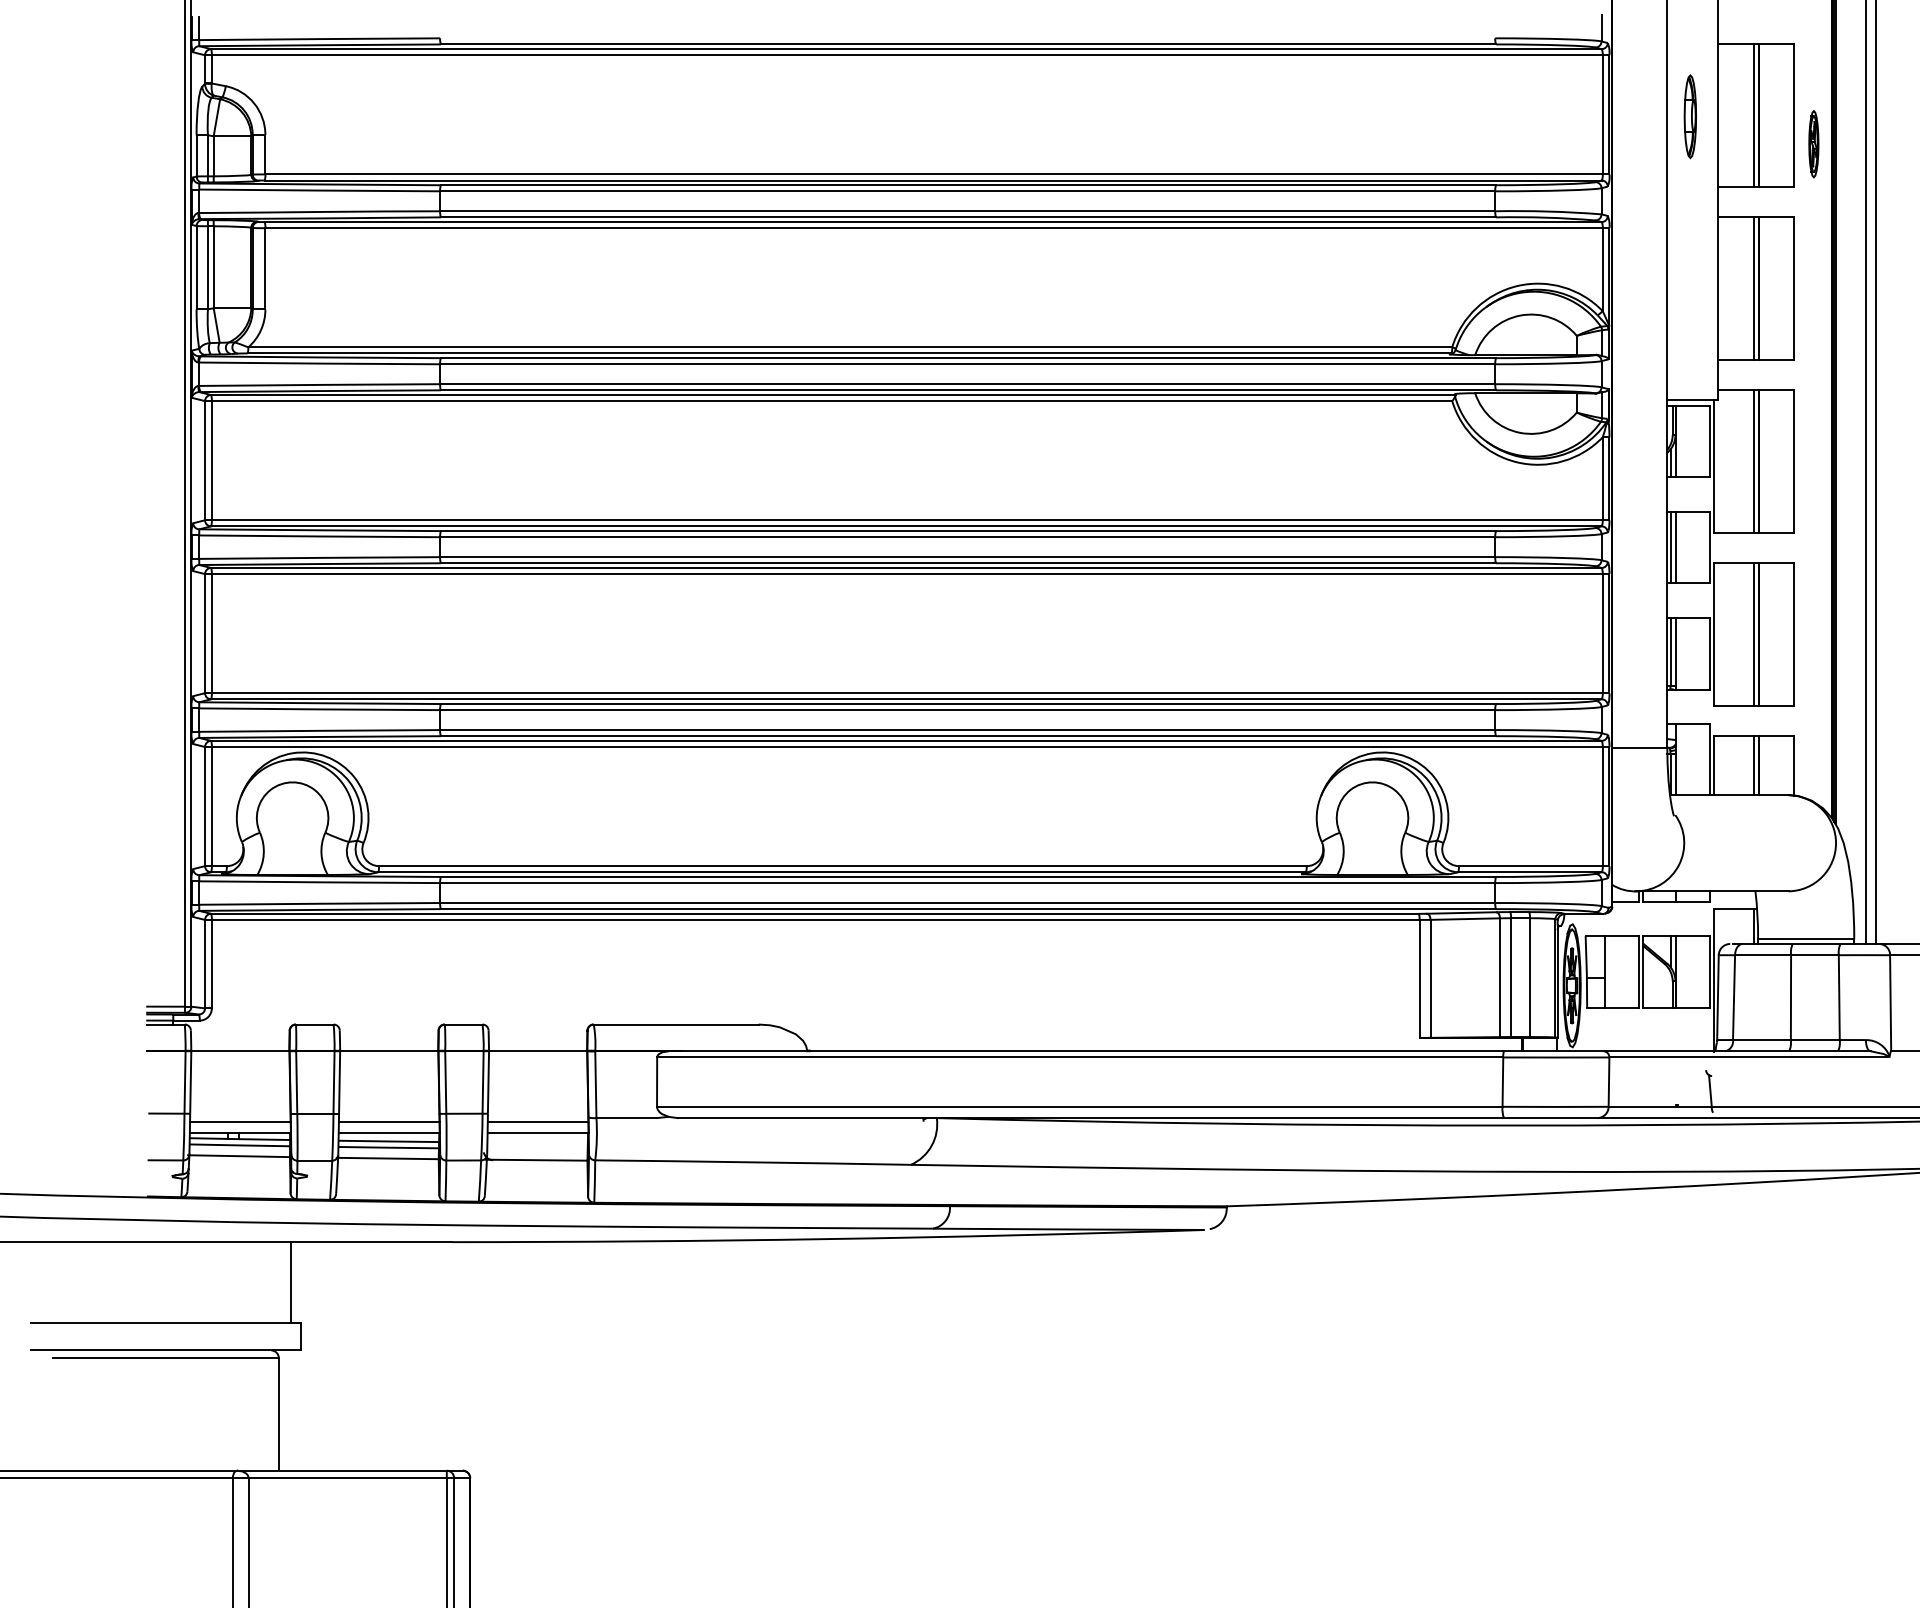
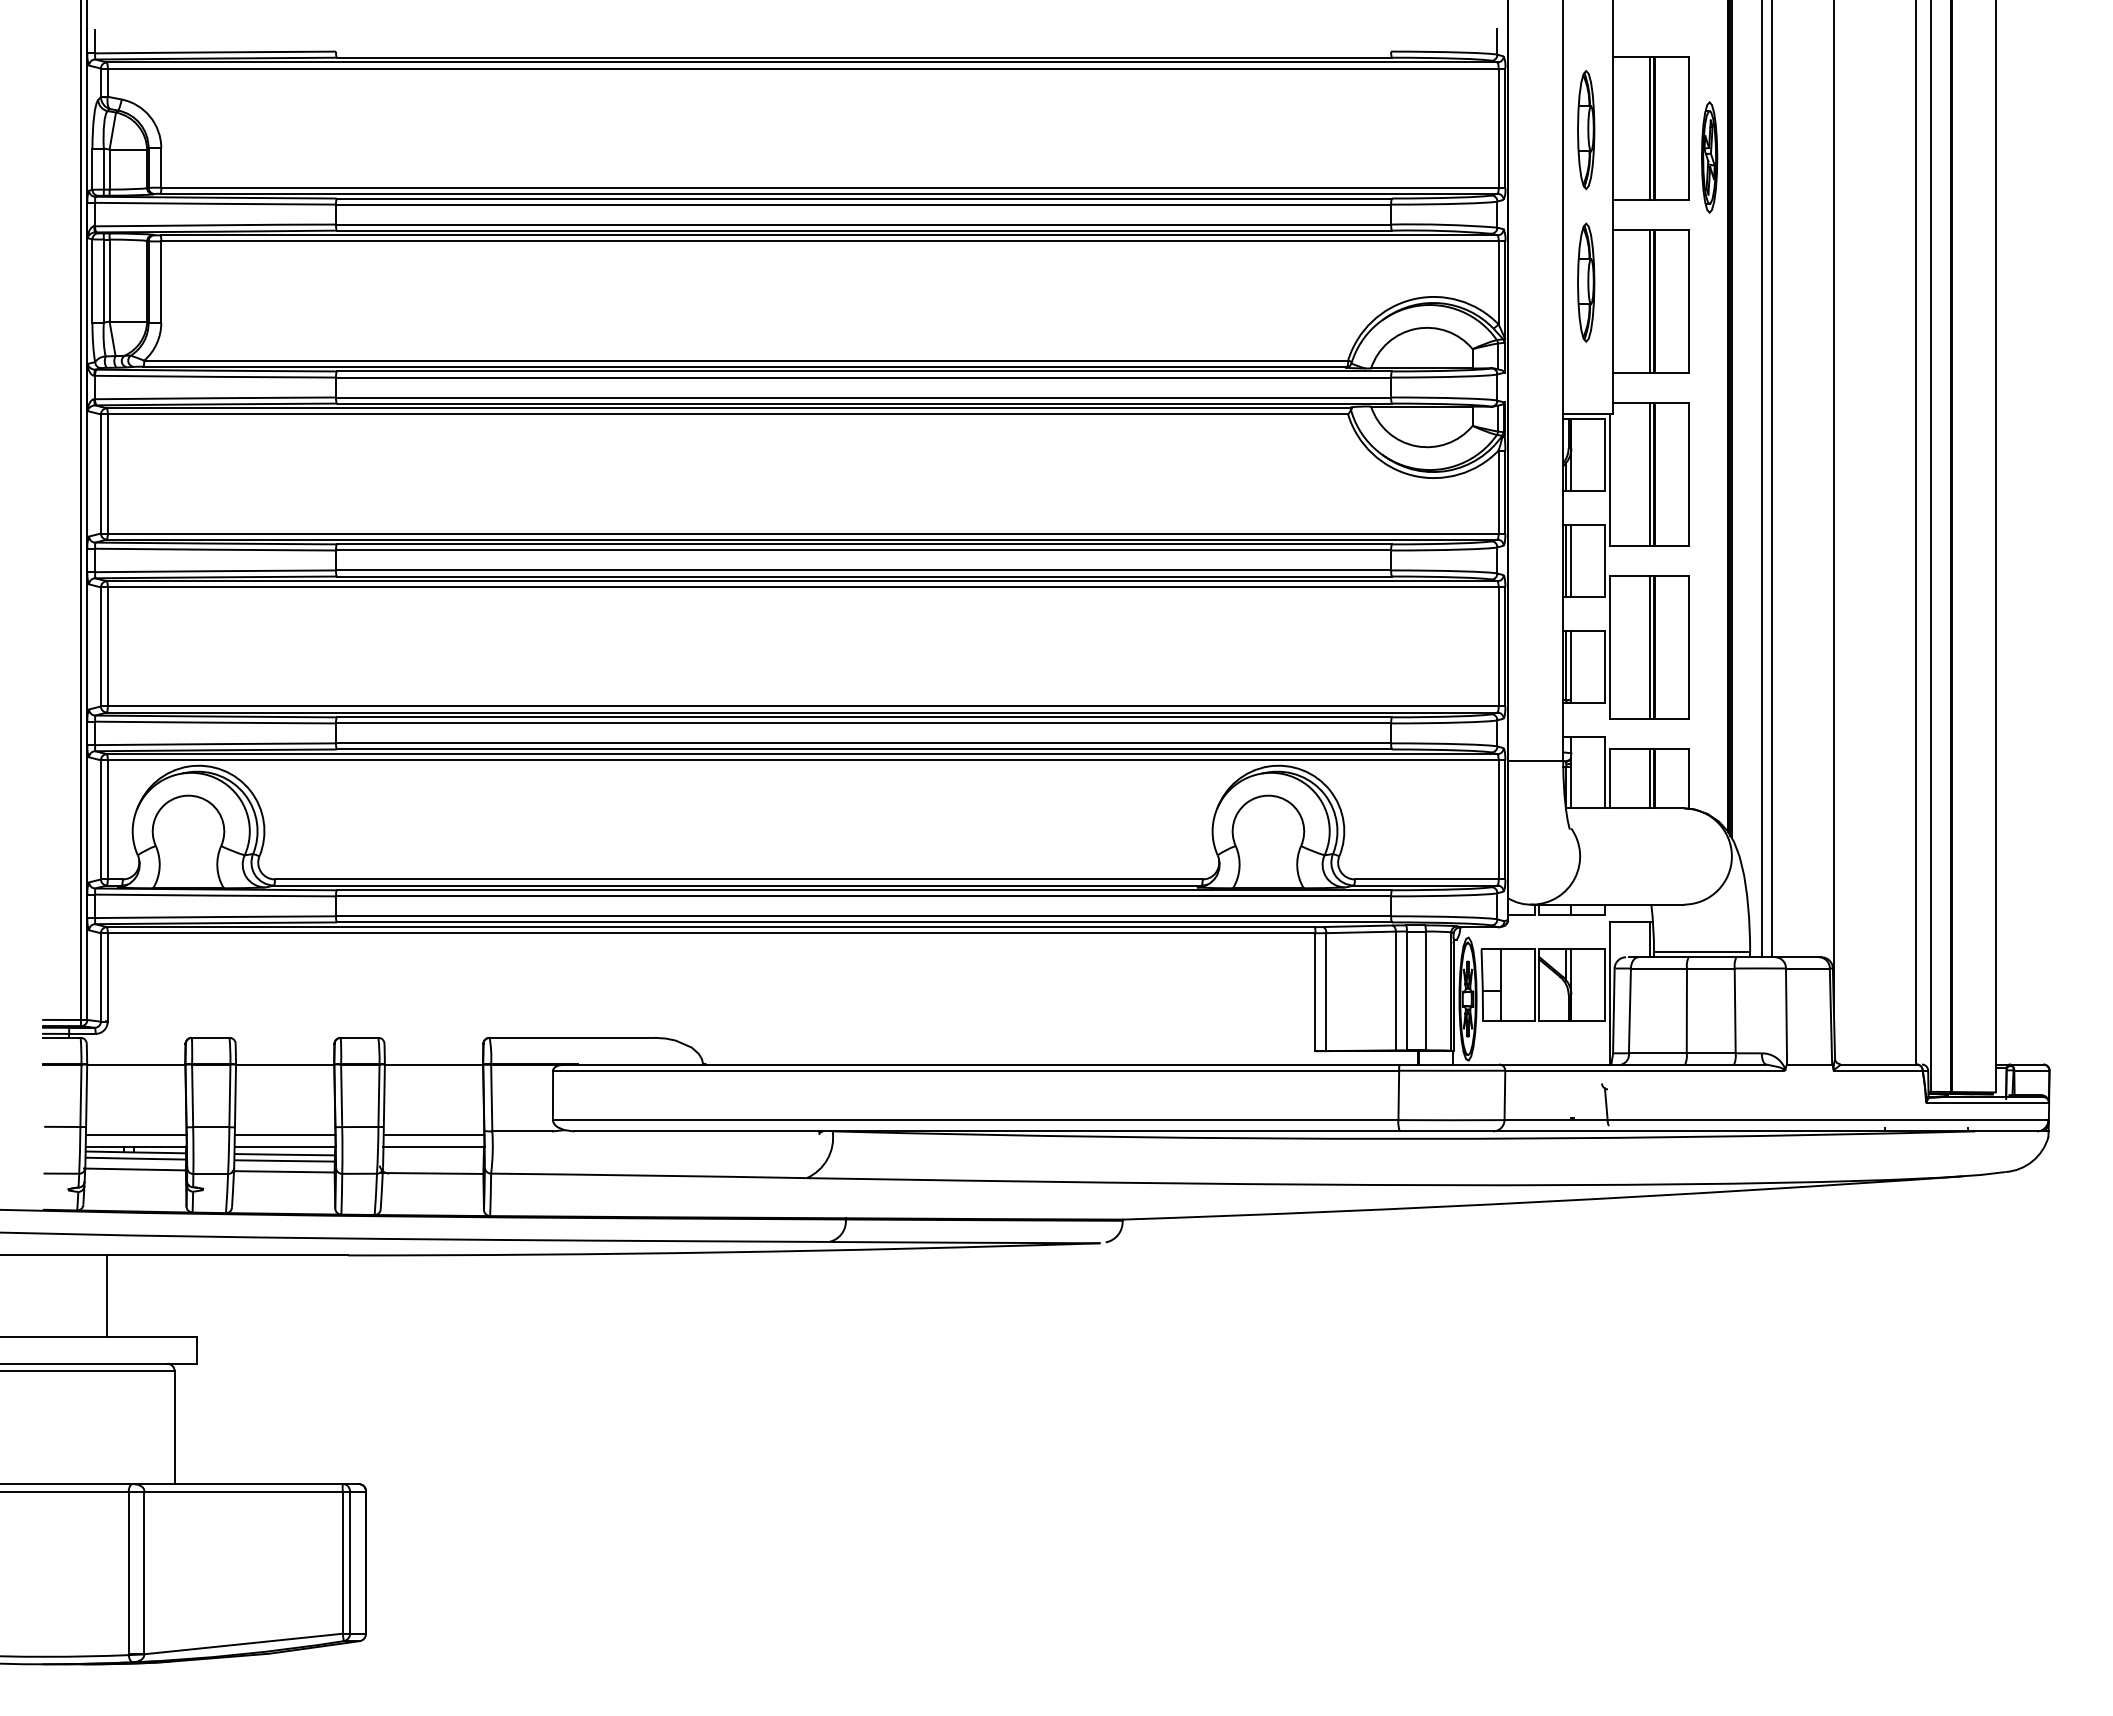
part: (1690, 116) -> (1586, 129), size x1.43
part: (1813, 144) -> (1709, 157), size x1.67
part: (1690, 269) -> (1586, 282), added
line: (291, 1282) -> (107, 1295), moved

